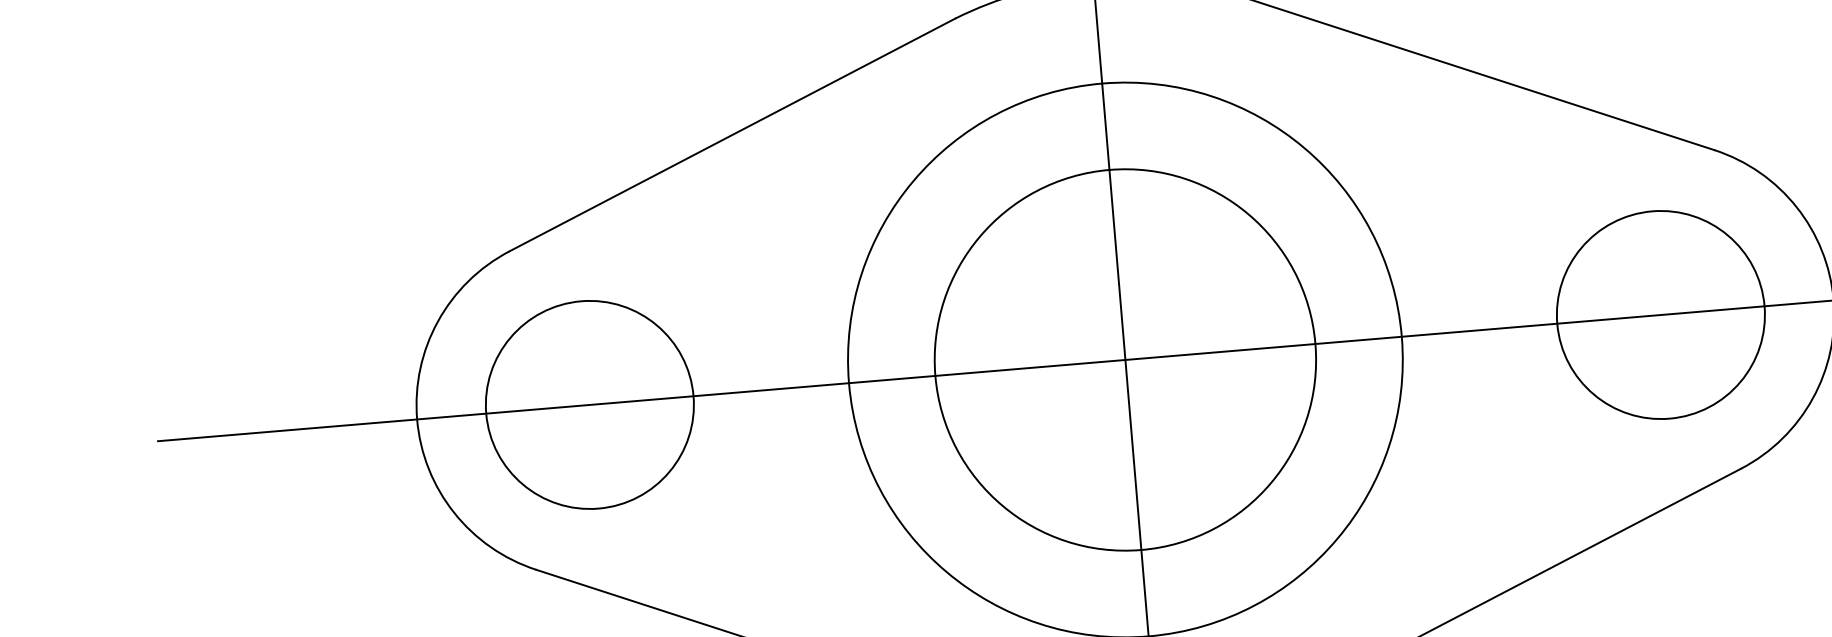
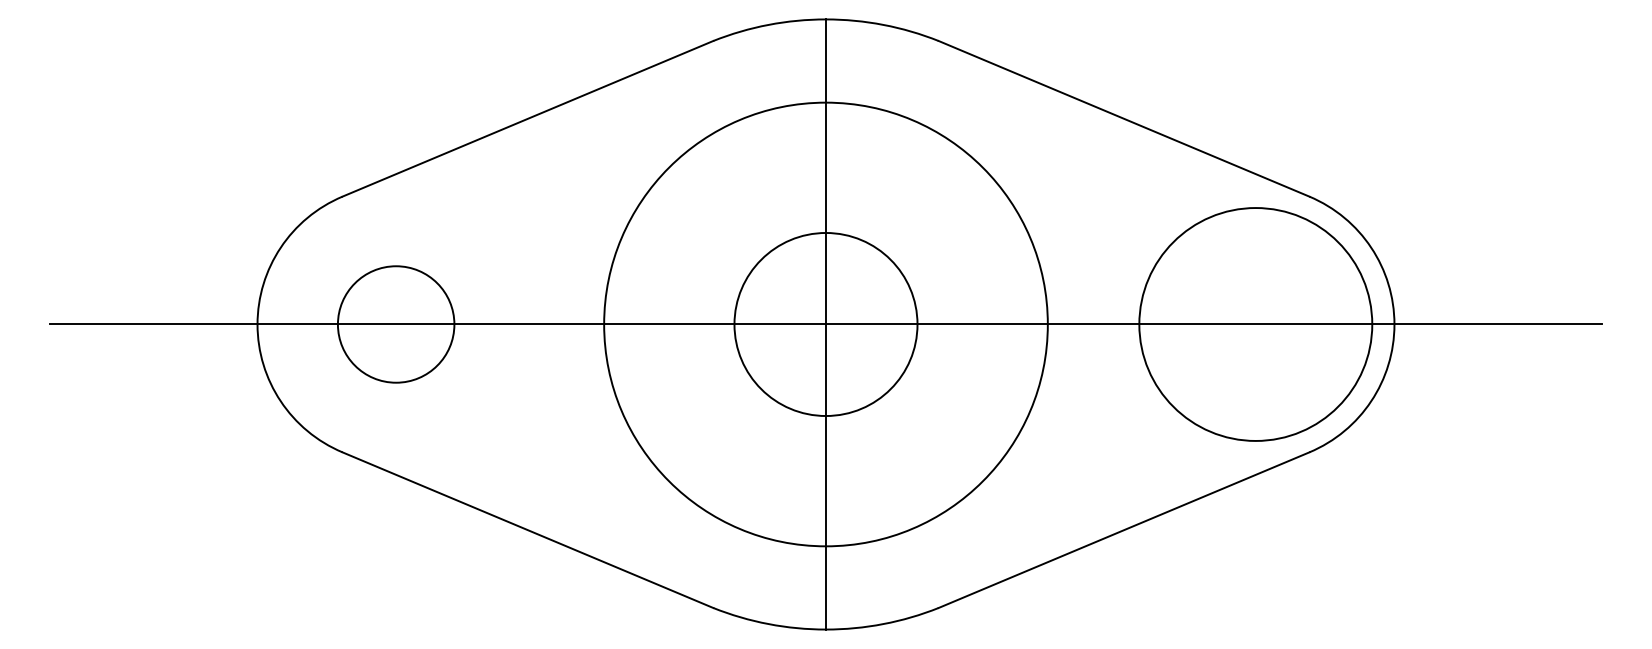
circle: (1660, 315) -> (1255, 324), size x1.4
circle: (1124, 360) -> (825, 324), size x0.6
circle: (589, 405) -> (395, 324), size x0.7

